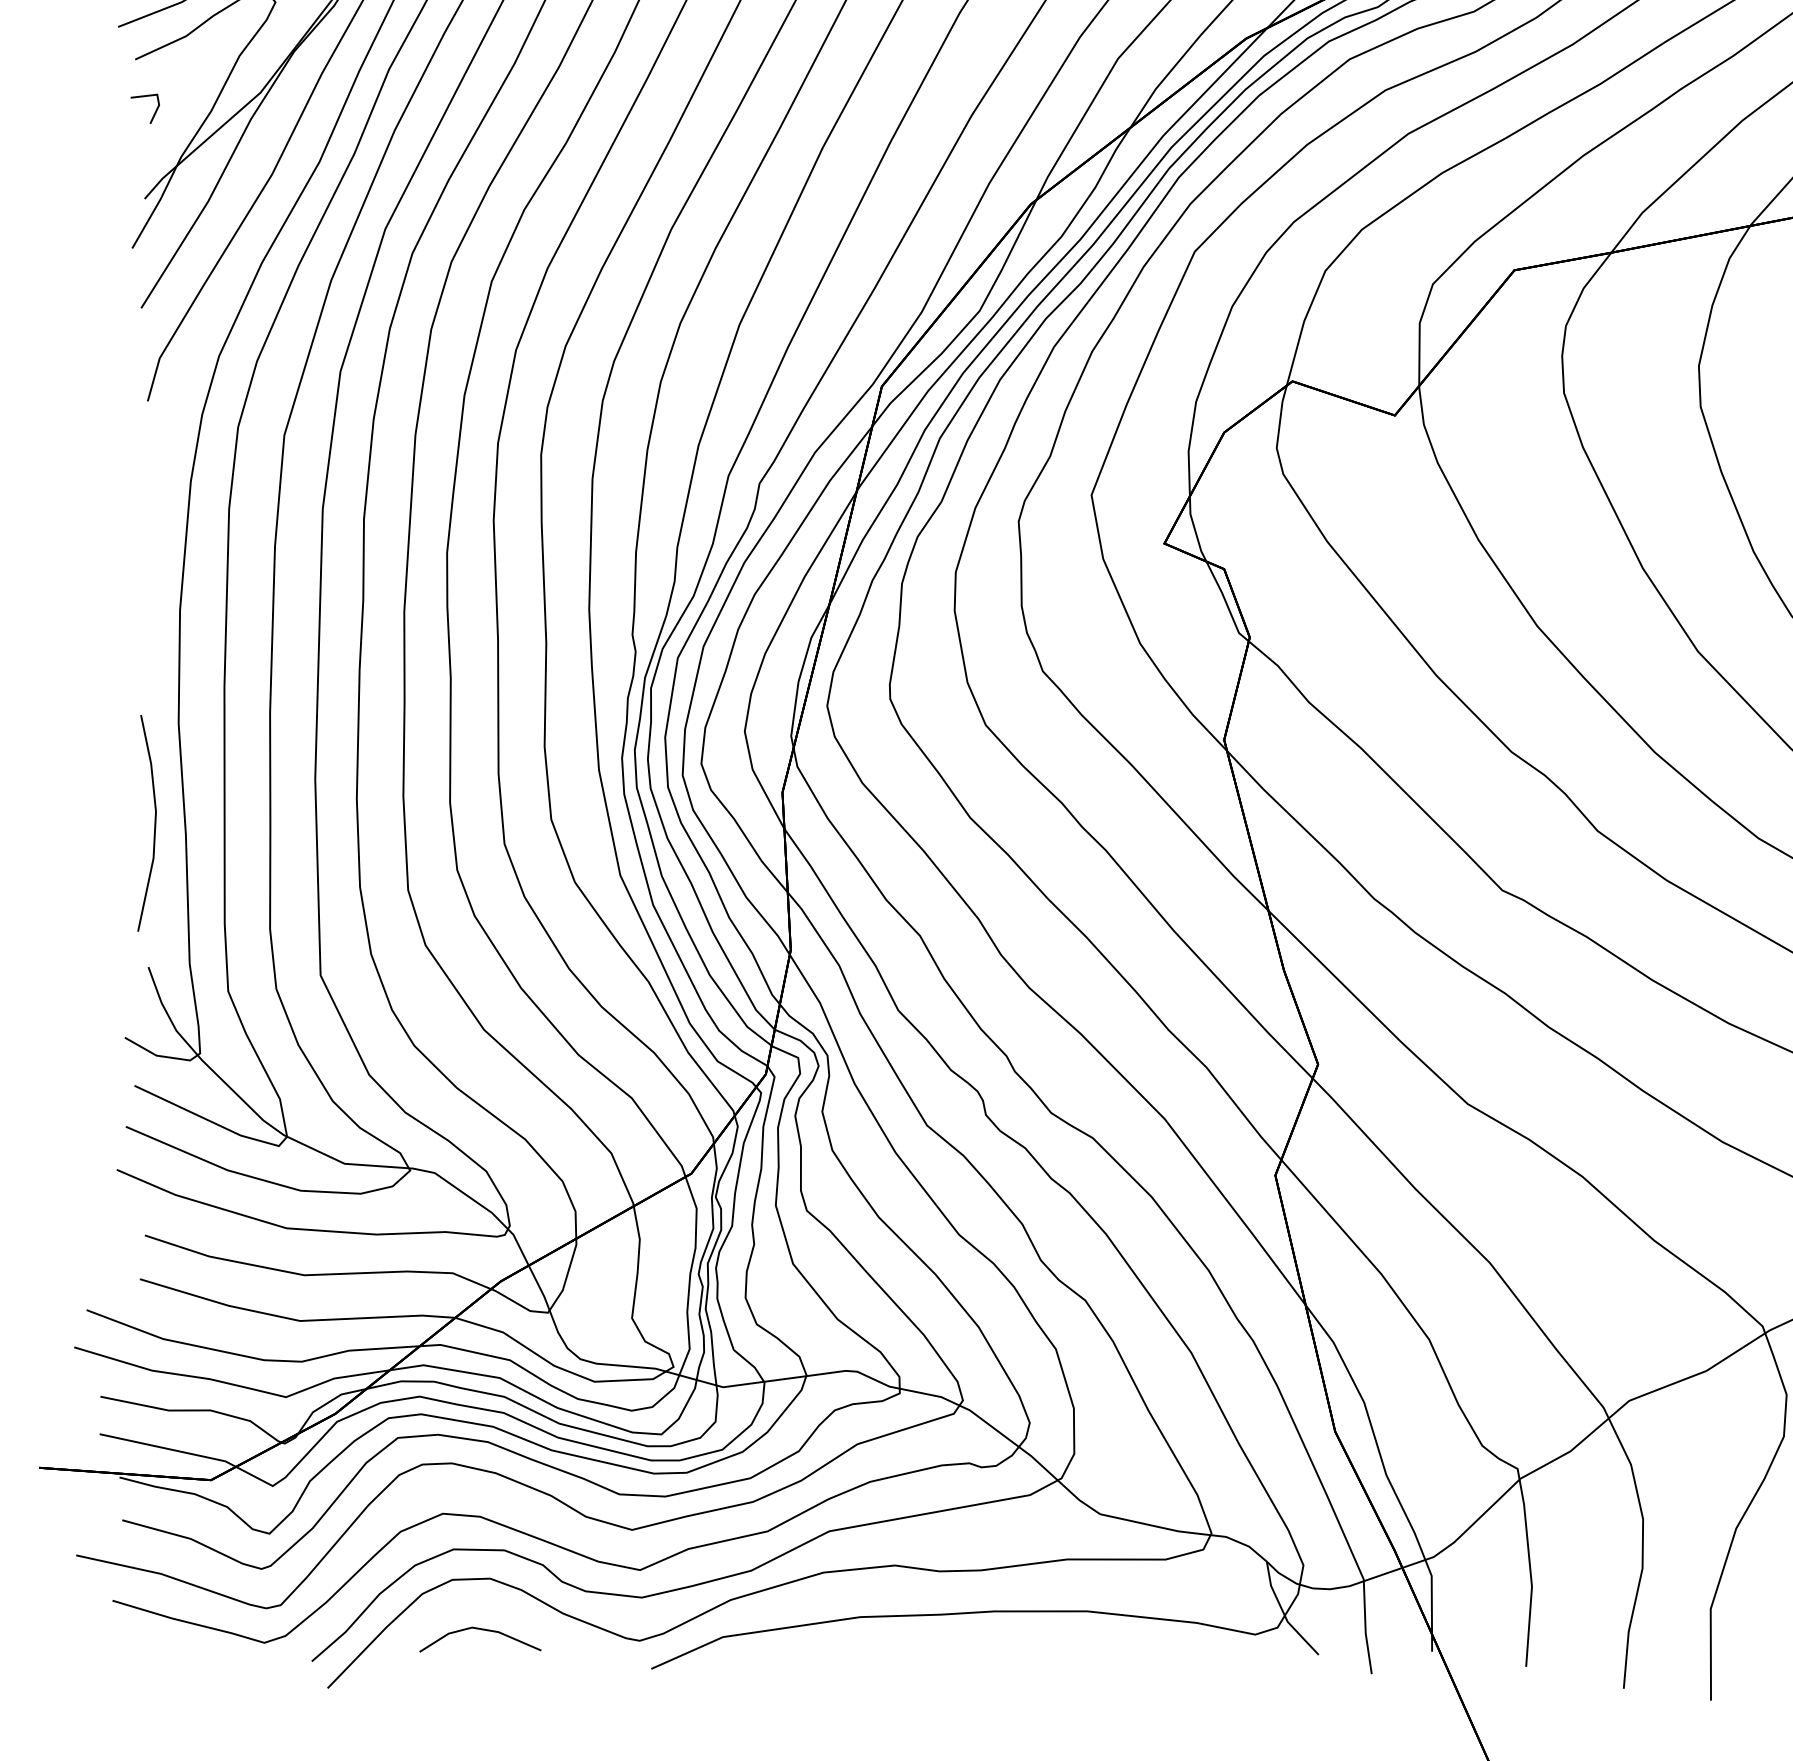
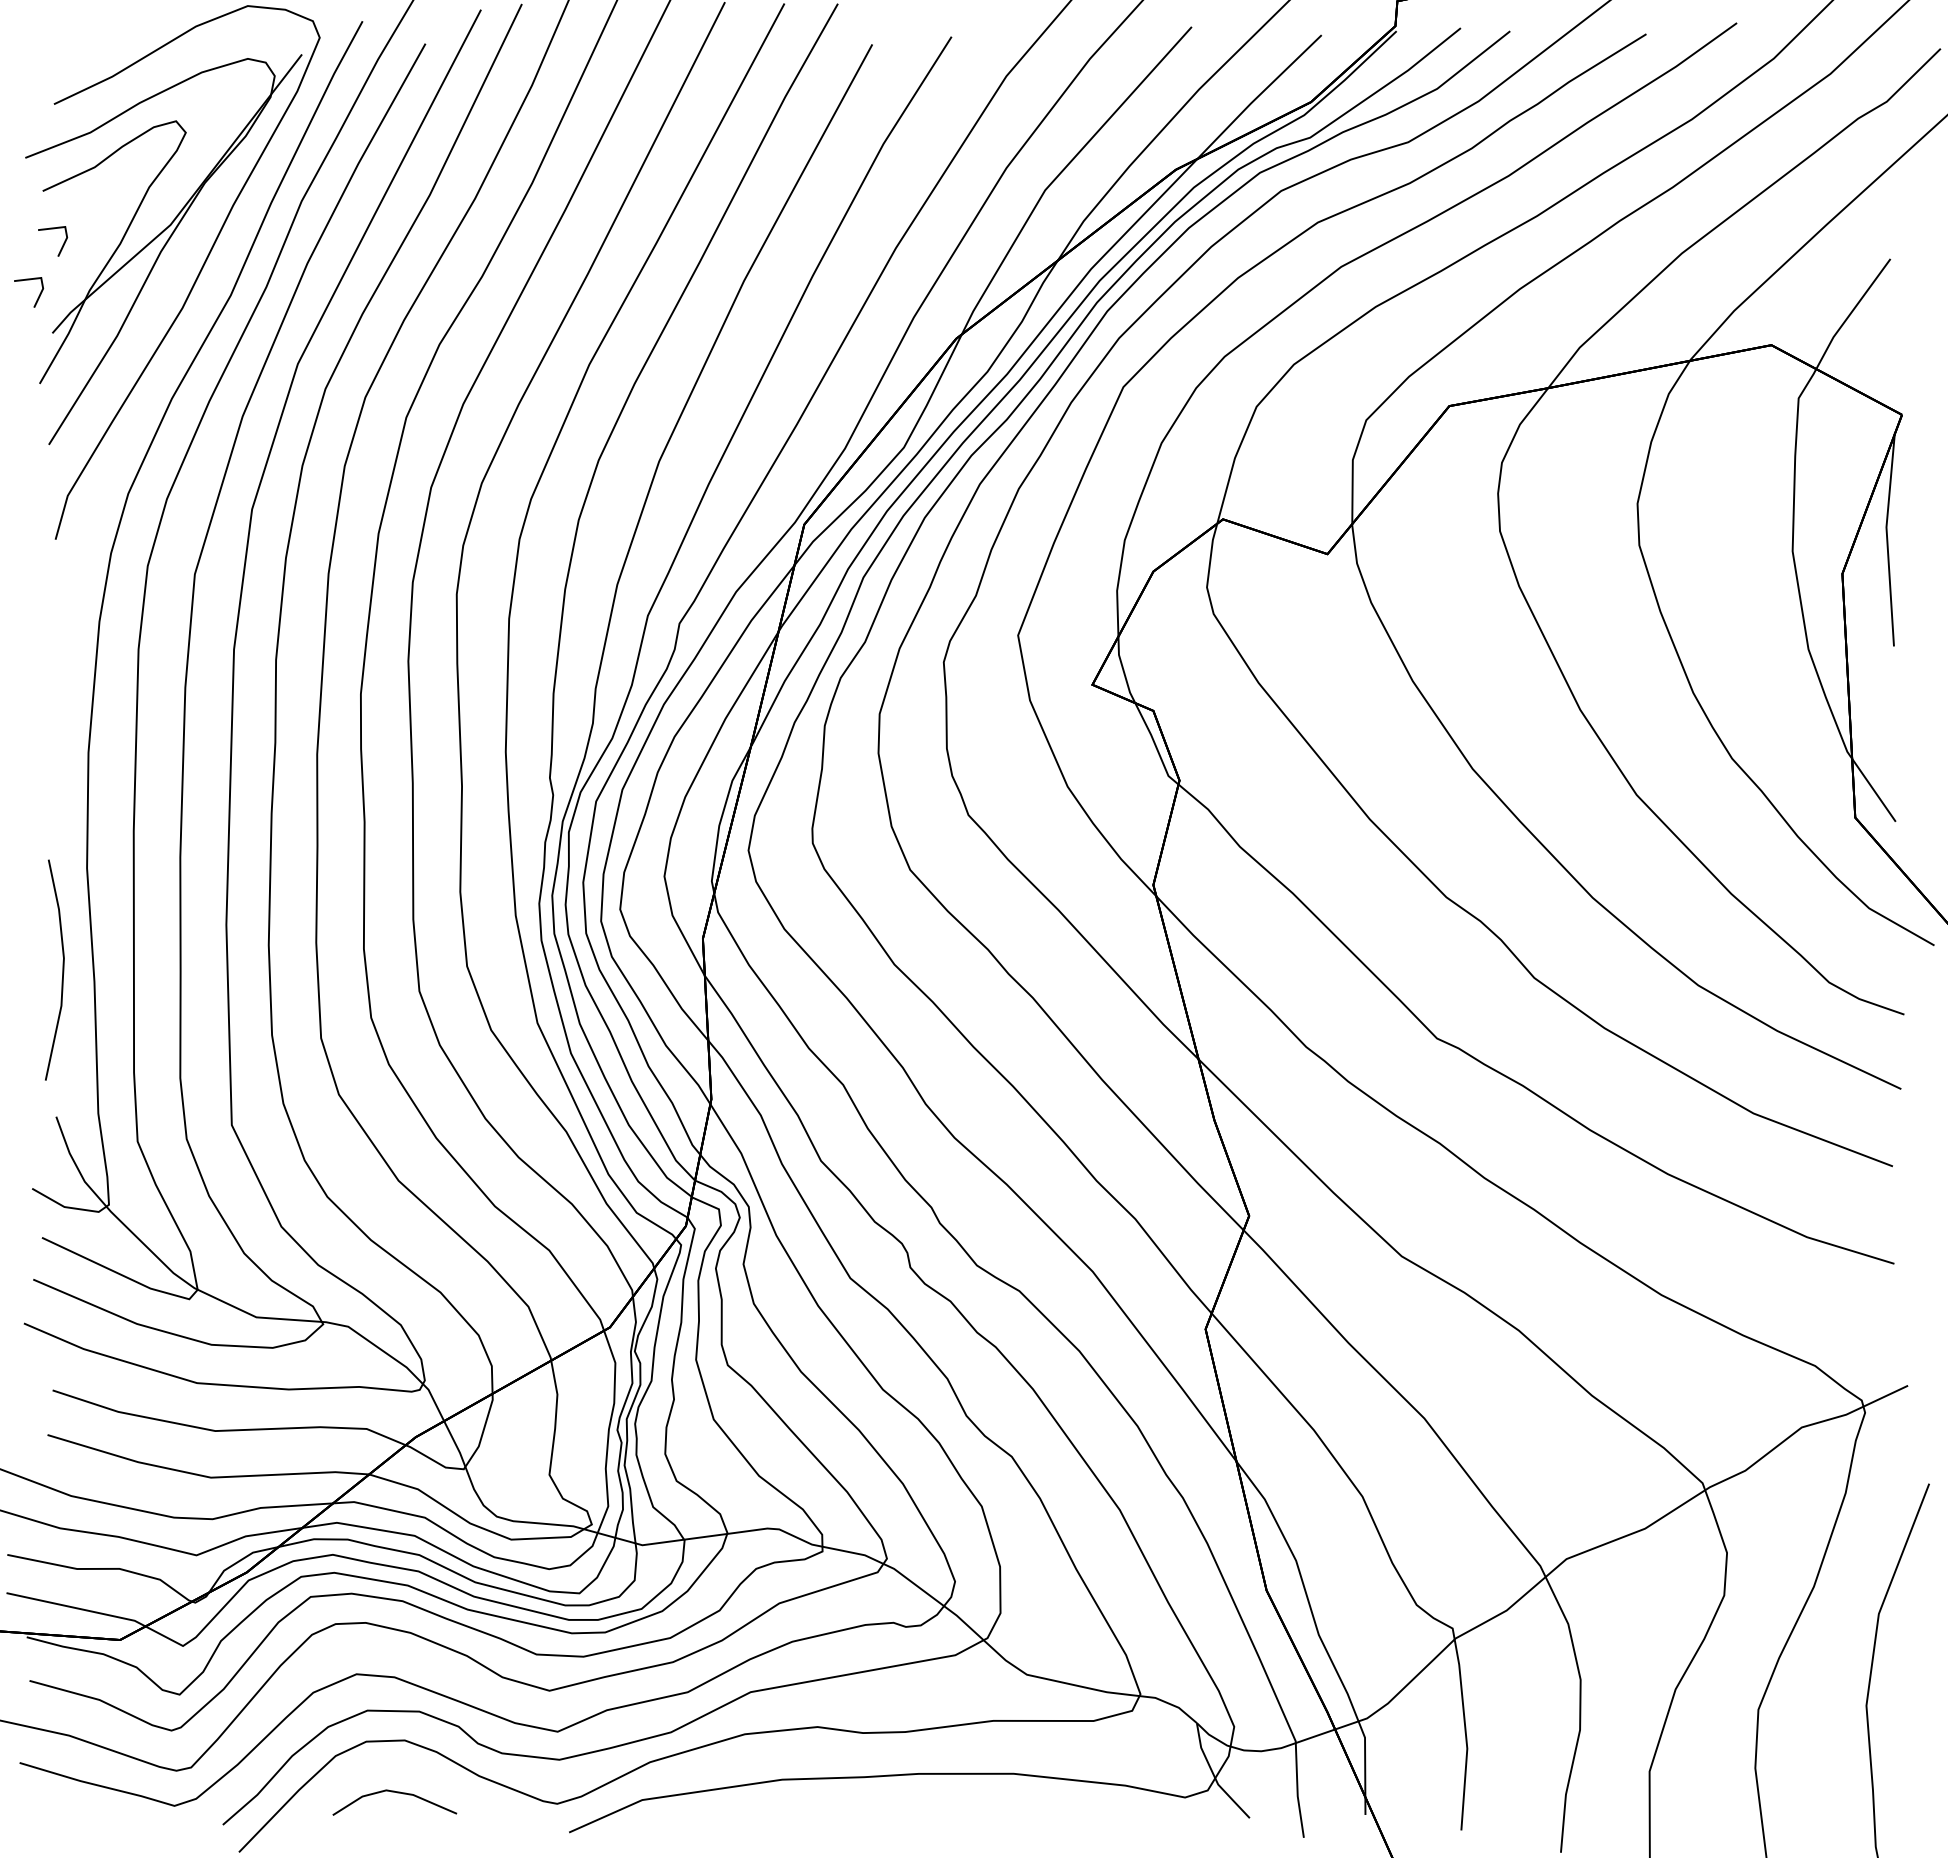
part: (131, 161) -> (38, 295), added

